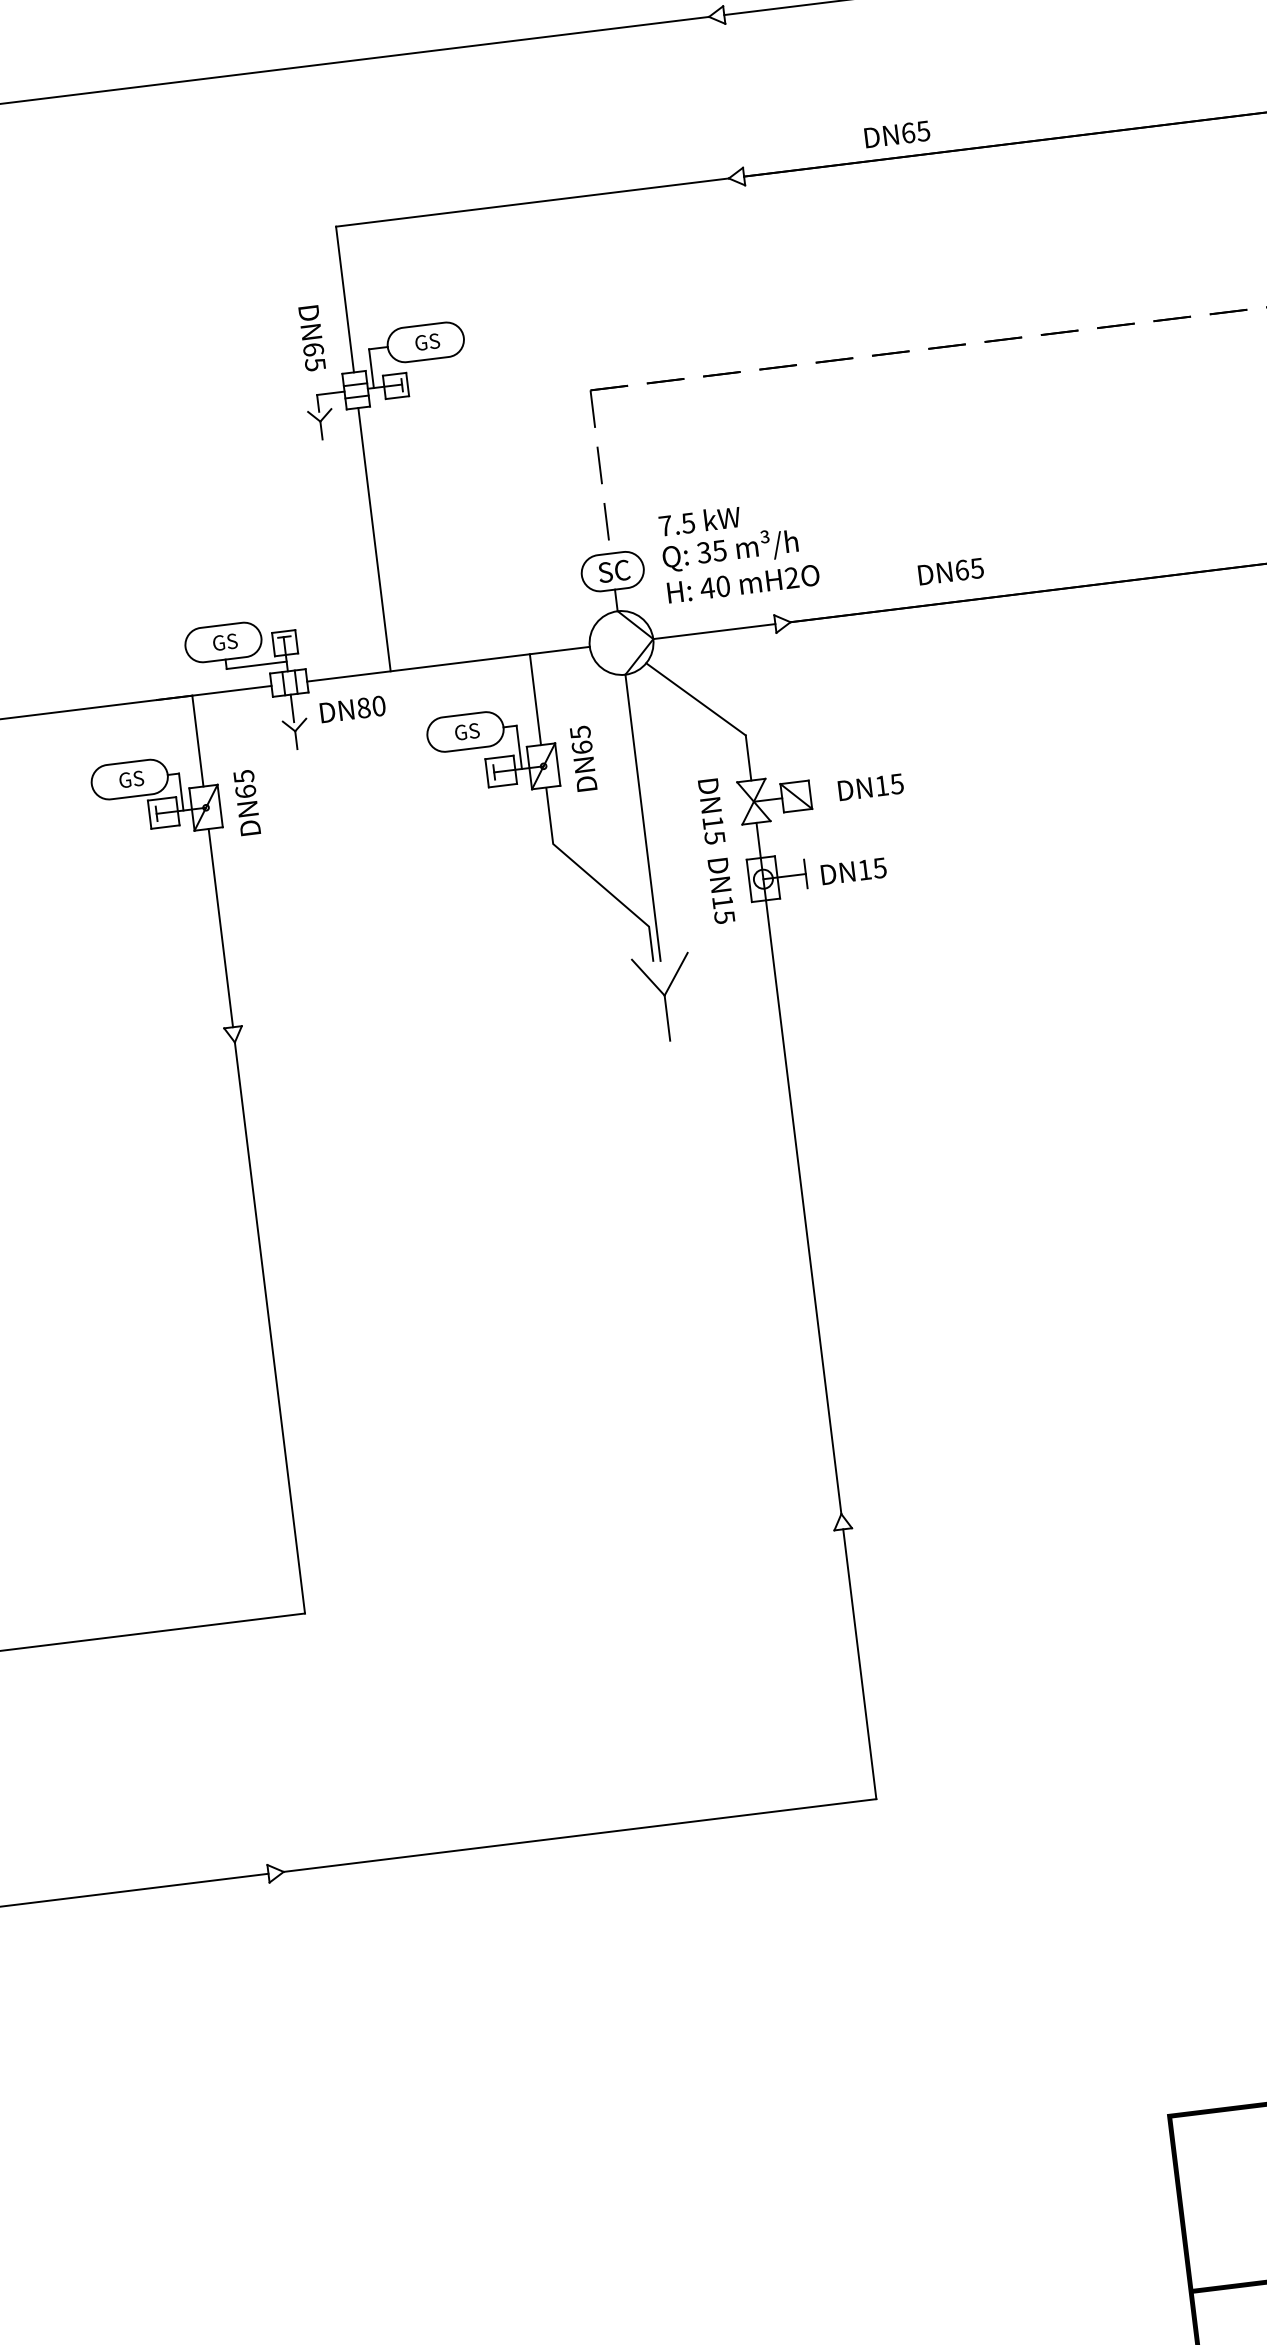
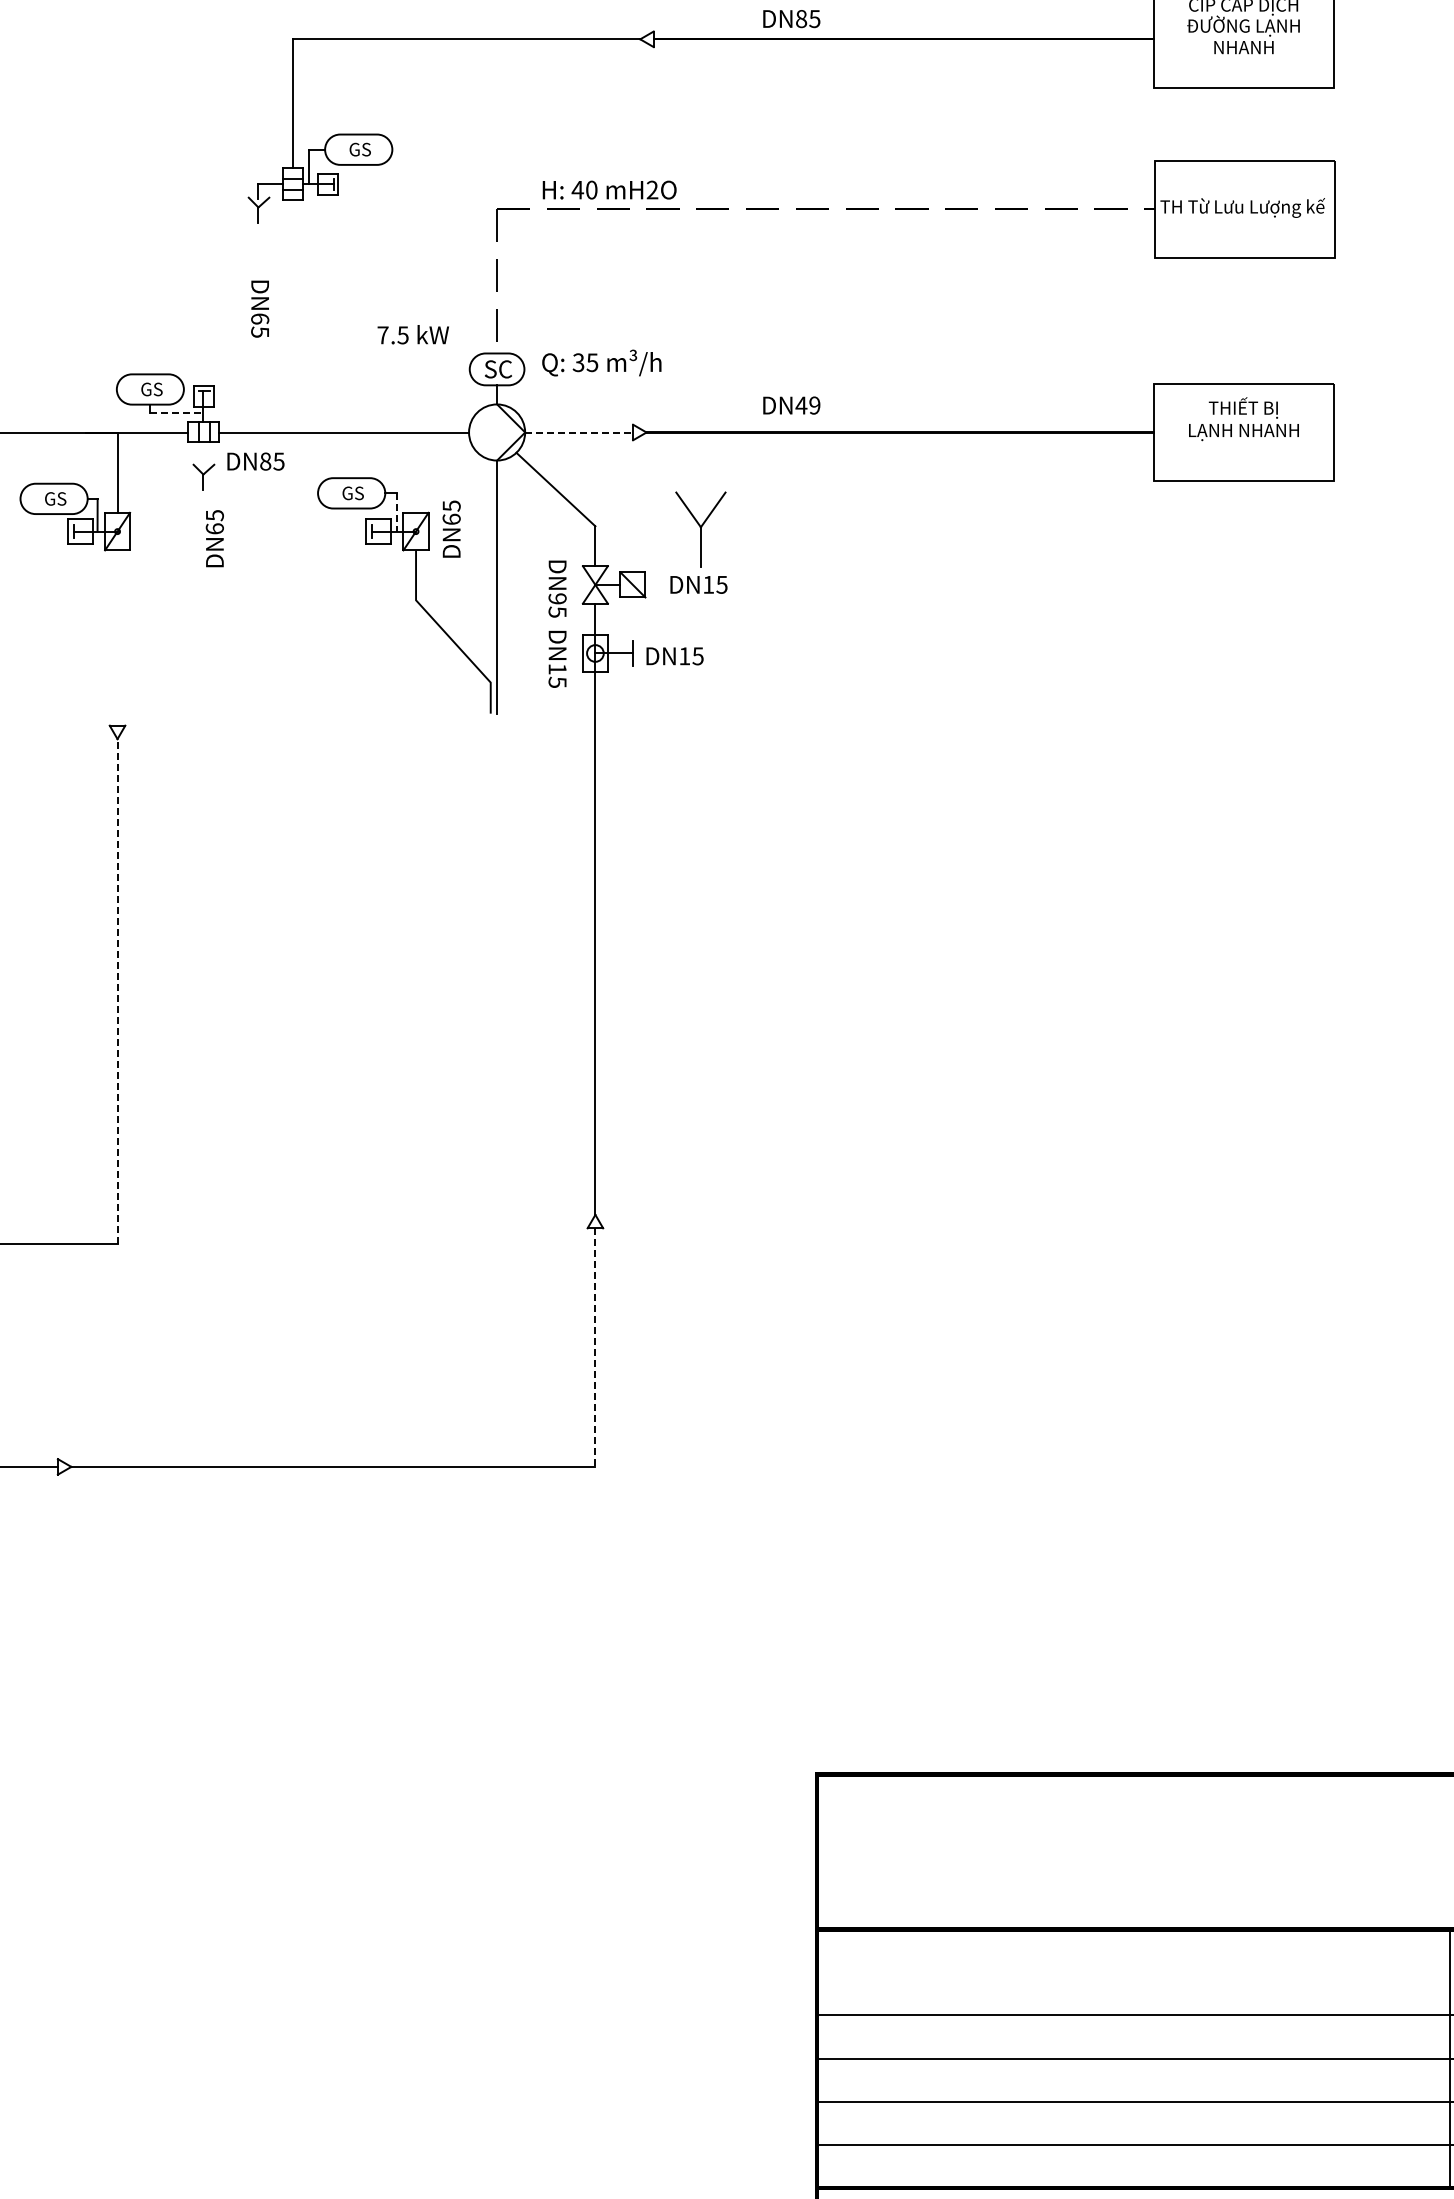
text: (908, 132) -> (801, 18), DN65 -> DN85
text: (312, 337) -> (260, 308), moved
text: (698, 520) -> (412, 334), moved
line: (373, 539) -> (292, 315), removed
text: (968, 569) -> (807, 405), DN65 -> DN49
text: (743, 583) -> (609, 189), moved
line: (714, 631) -> (579, 432), solid -> dashed
line: (256, 664) -> (176, 412), solid -> dashed
line: (535, 699) -> (416, 472), removed
text: (378, 706) -> (278, 461), DN80 -> DN85
line: (292, 708) -> (203, 454), removed
line: (519, 748) -> (396, 513), solid -> dashed
text: (246, 802) -> (214, 538), moved
text: (712, 822) -> (557, 598), DN15 -> DN95
line: (220, 927) -> (117, 637), removed
part: (664, 998) -> (700, 529), moved
line: (269, 1327) -> (117, 991), solid -> dashed
line: (860, 1665) -> (595, 1348), solid -> dashed

